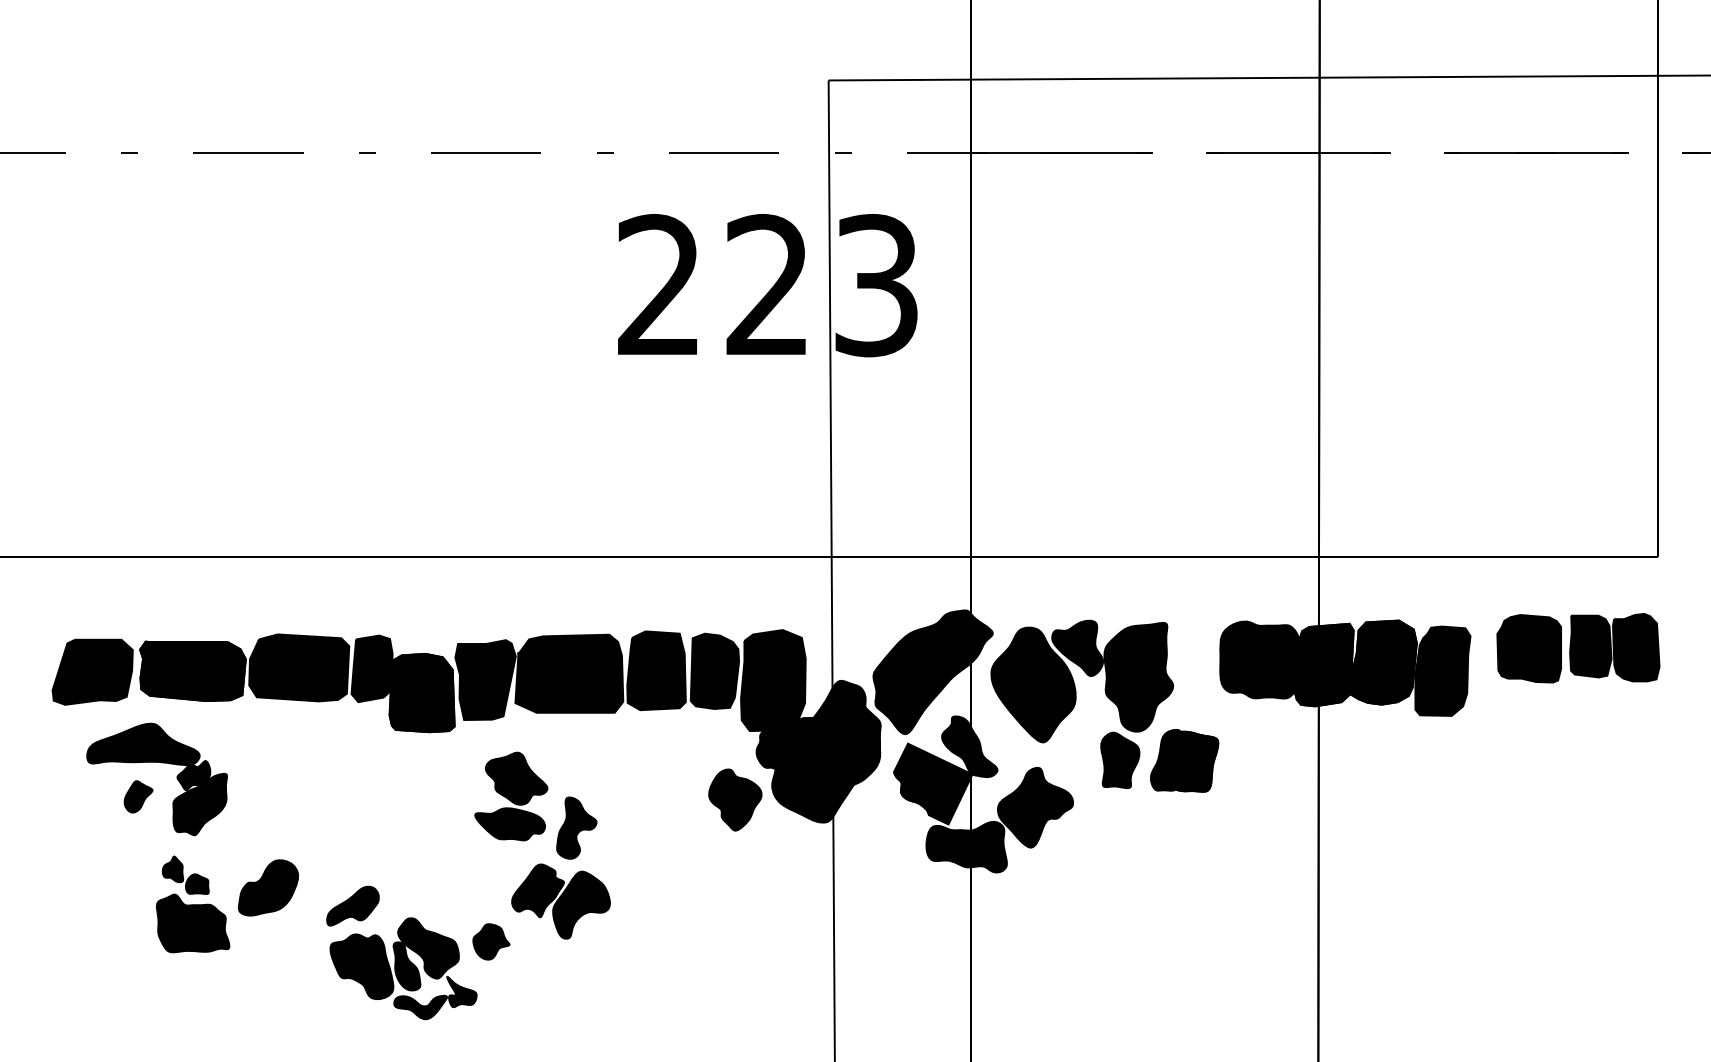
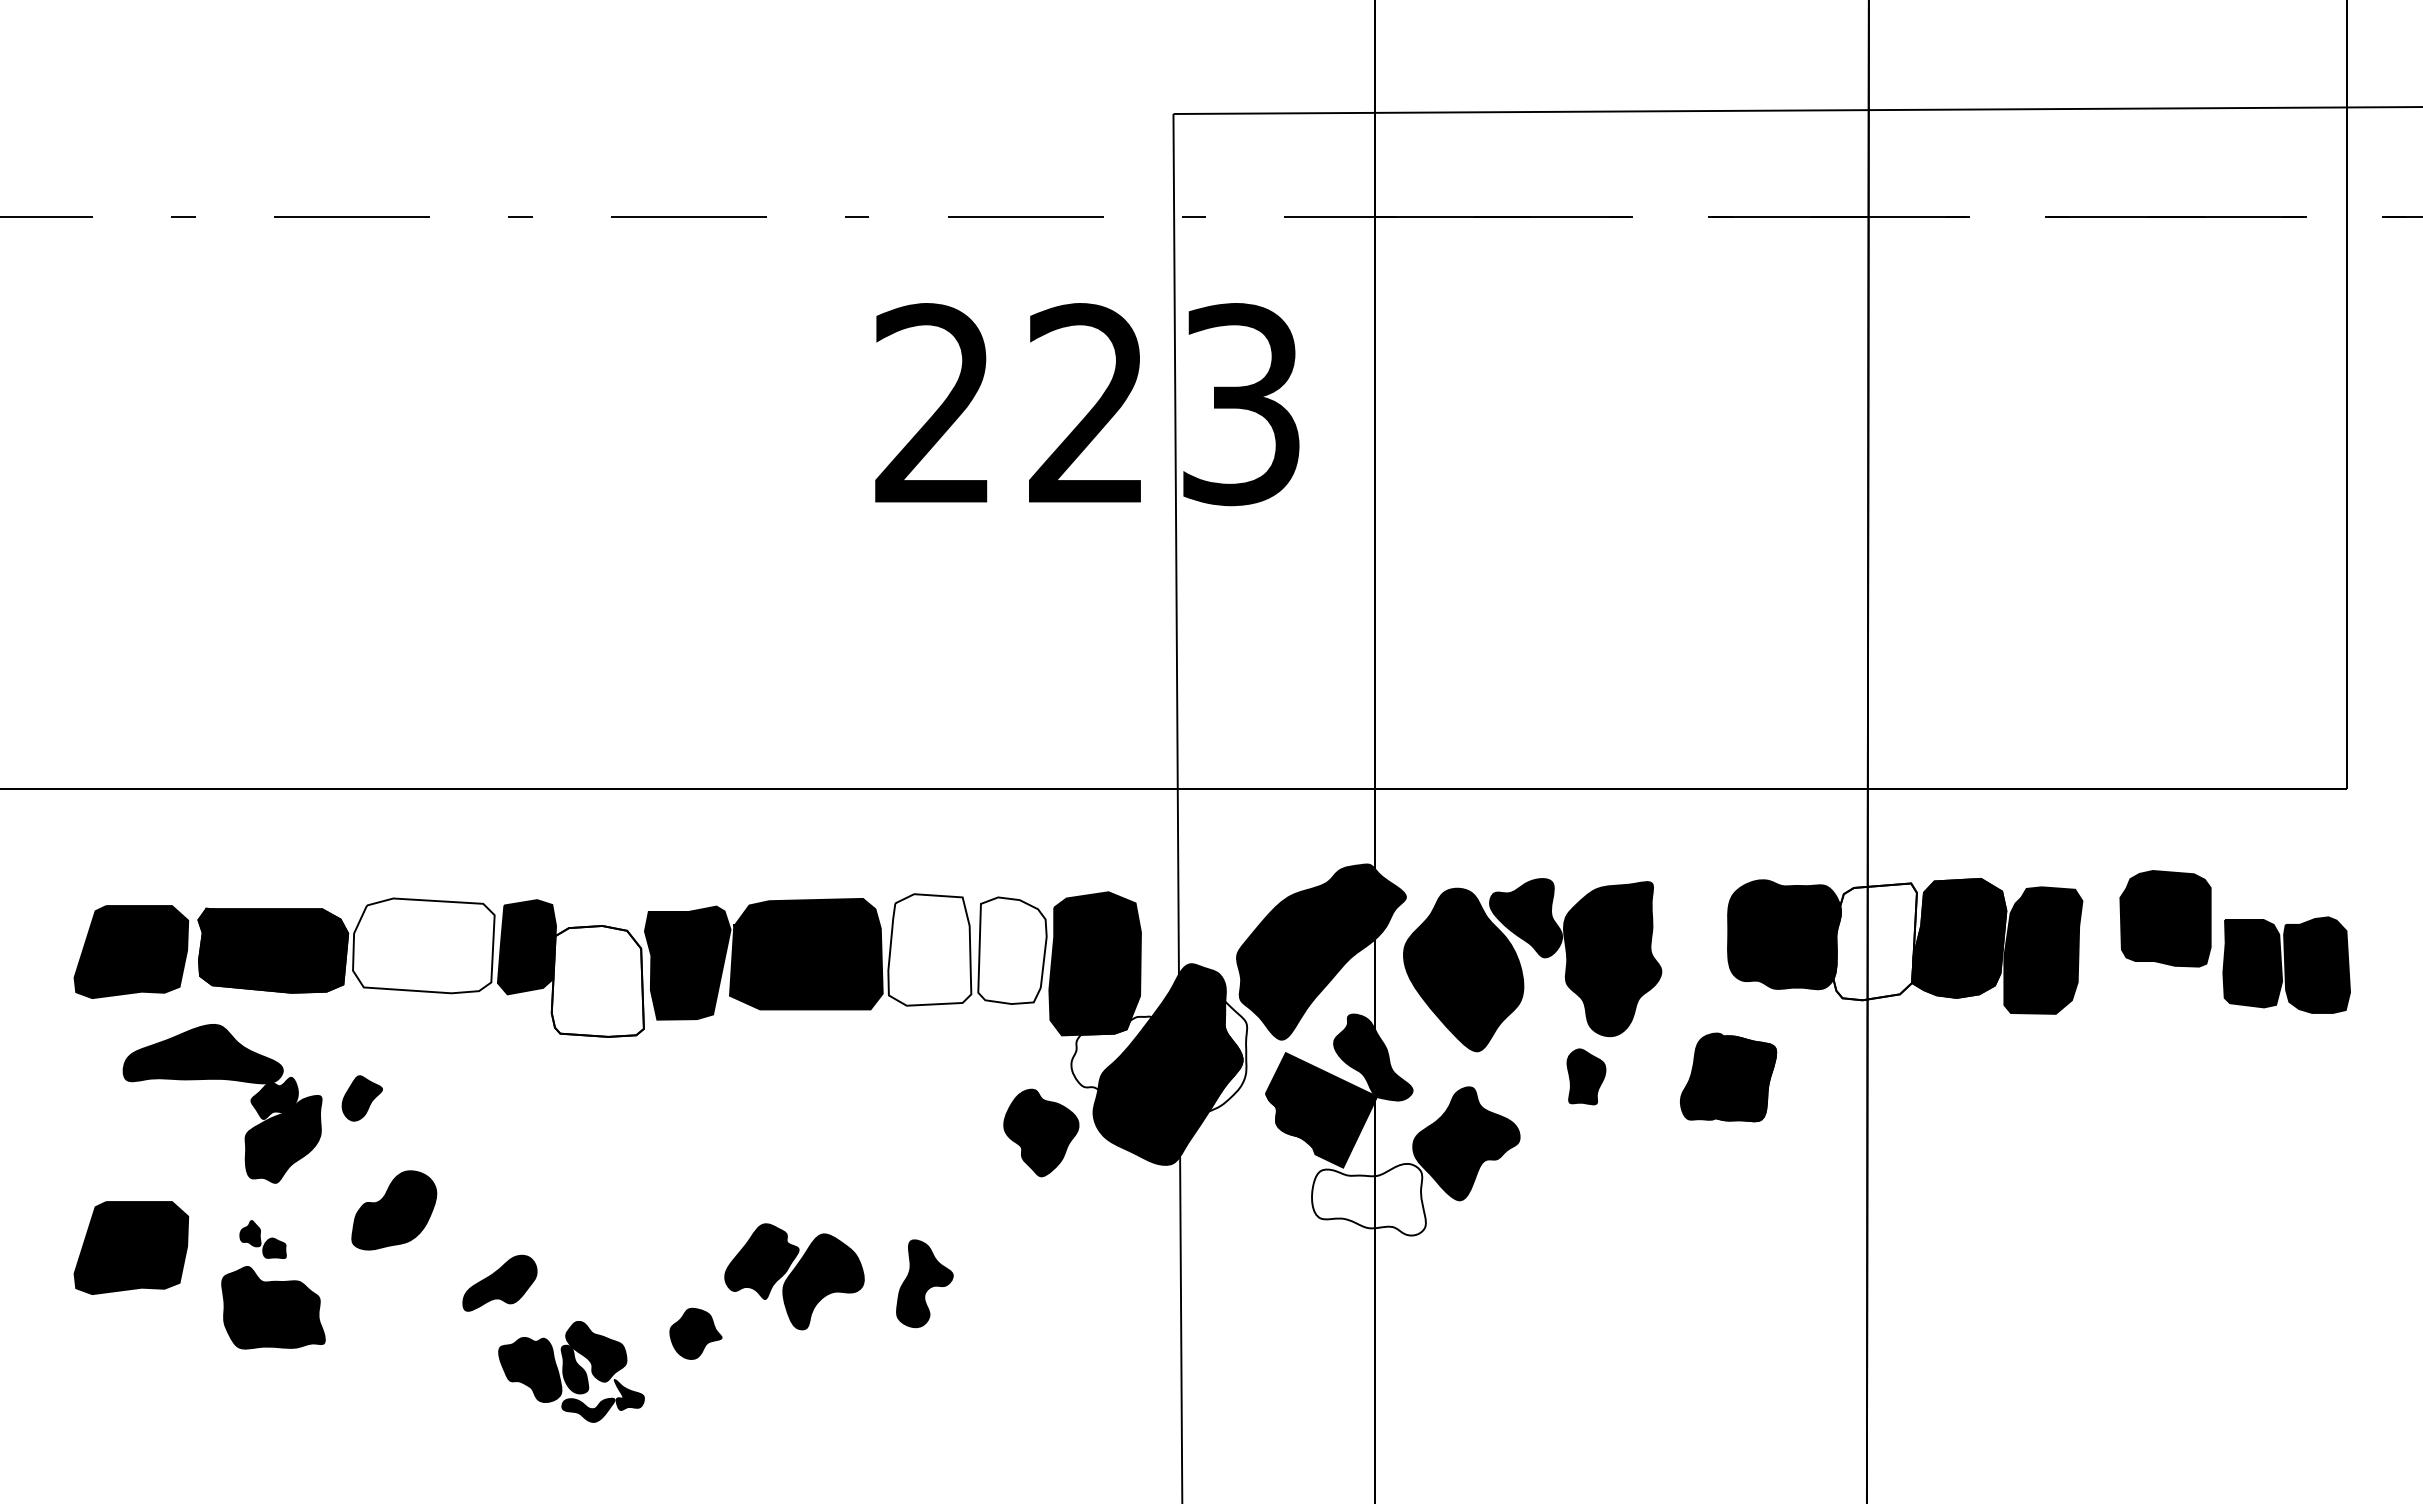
part: (1614, 647) -> (2286, 964), moved
fill: (1323, 664) -> (1874, 941), removed
fill: (299, 667) -> (423, 945), removed
fill: (656, 670) -> (929, 949), removed
fill: (714, 671) -> (1012, 950), removed
fill: (421, 692) -> (597, 980), removed
fill: (786, 743) -> (1113, 1053), removed
fill: (866, 746) -> (1227, 1056), removed
part: (1120, 760) -> (1586, 1076), size x0.7
part: (1184, 760) -> (1728, 1077), moved
part: (138, 796) -> (361, 1098), moved
part: (511, 796) -> (724, 1128), removed
part: (576, 827) -> (924, 1283), moved
fill: (966, 847) -> (1368, 1199), removed
part: (185, 875) -> (262, 1239), size x0.7
part: (92, 880) -> (131, 1247), added
part: (268, 887) -> (394, 1210), moved
part: (403, 968) -> (571, 1371), size x0.7

